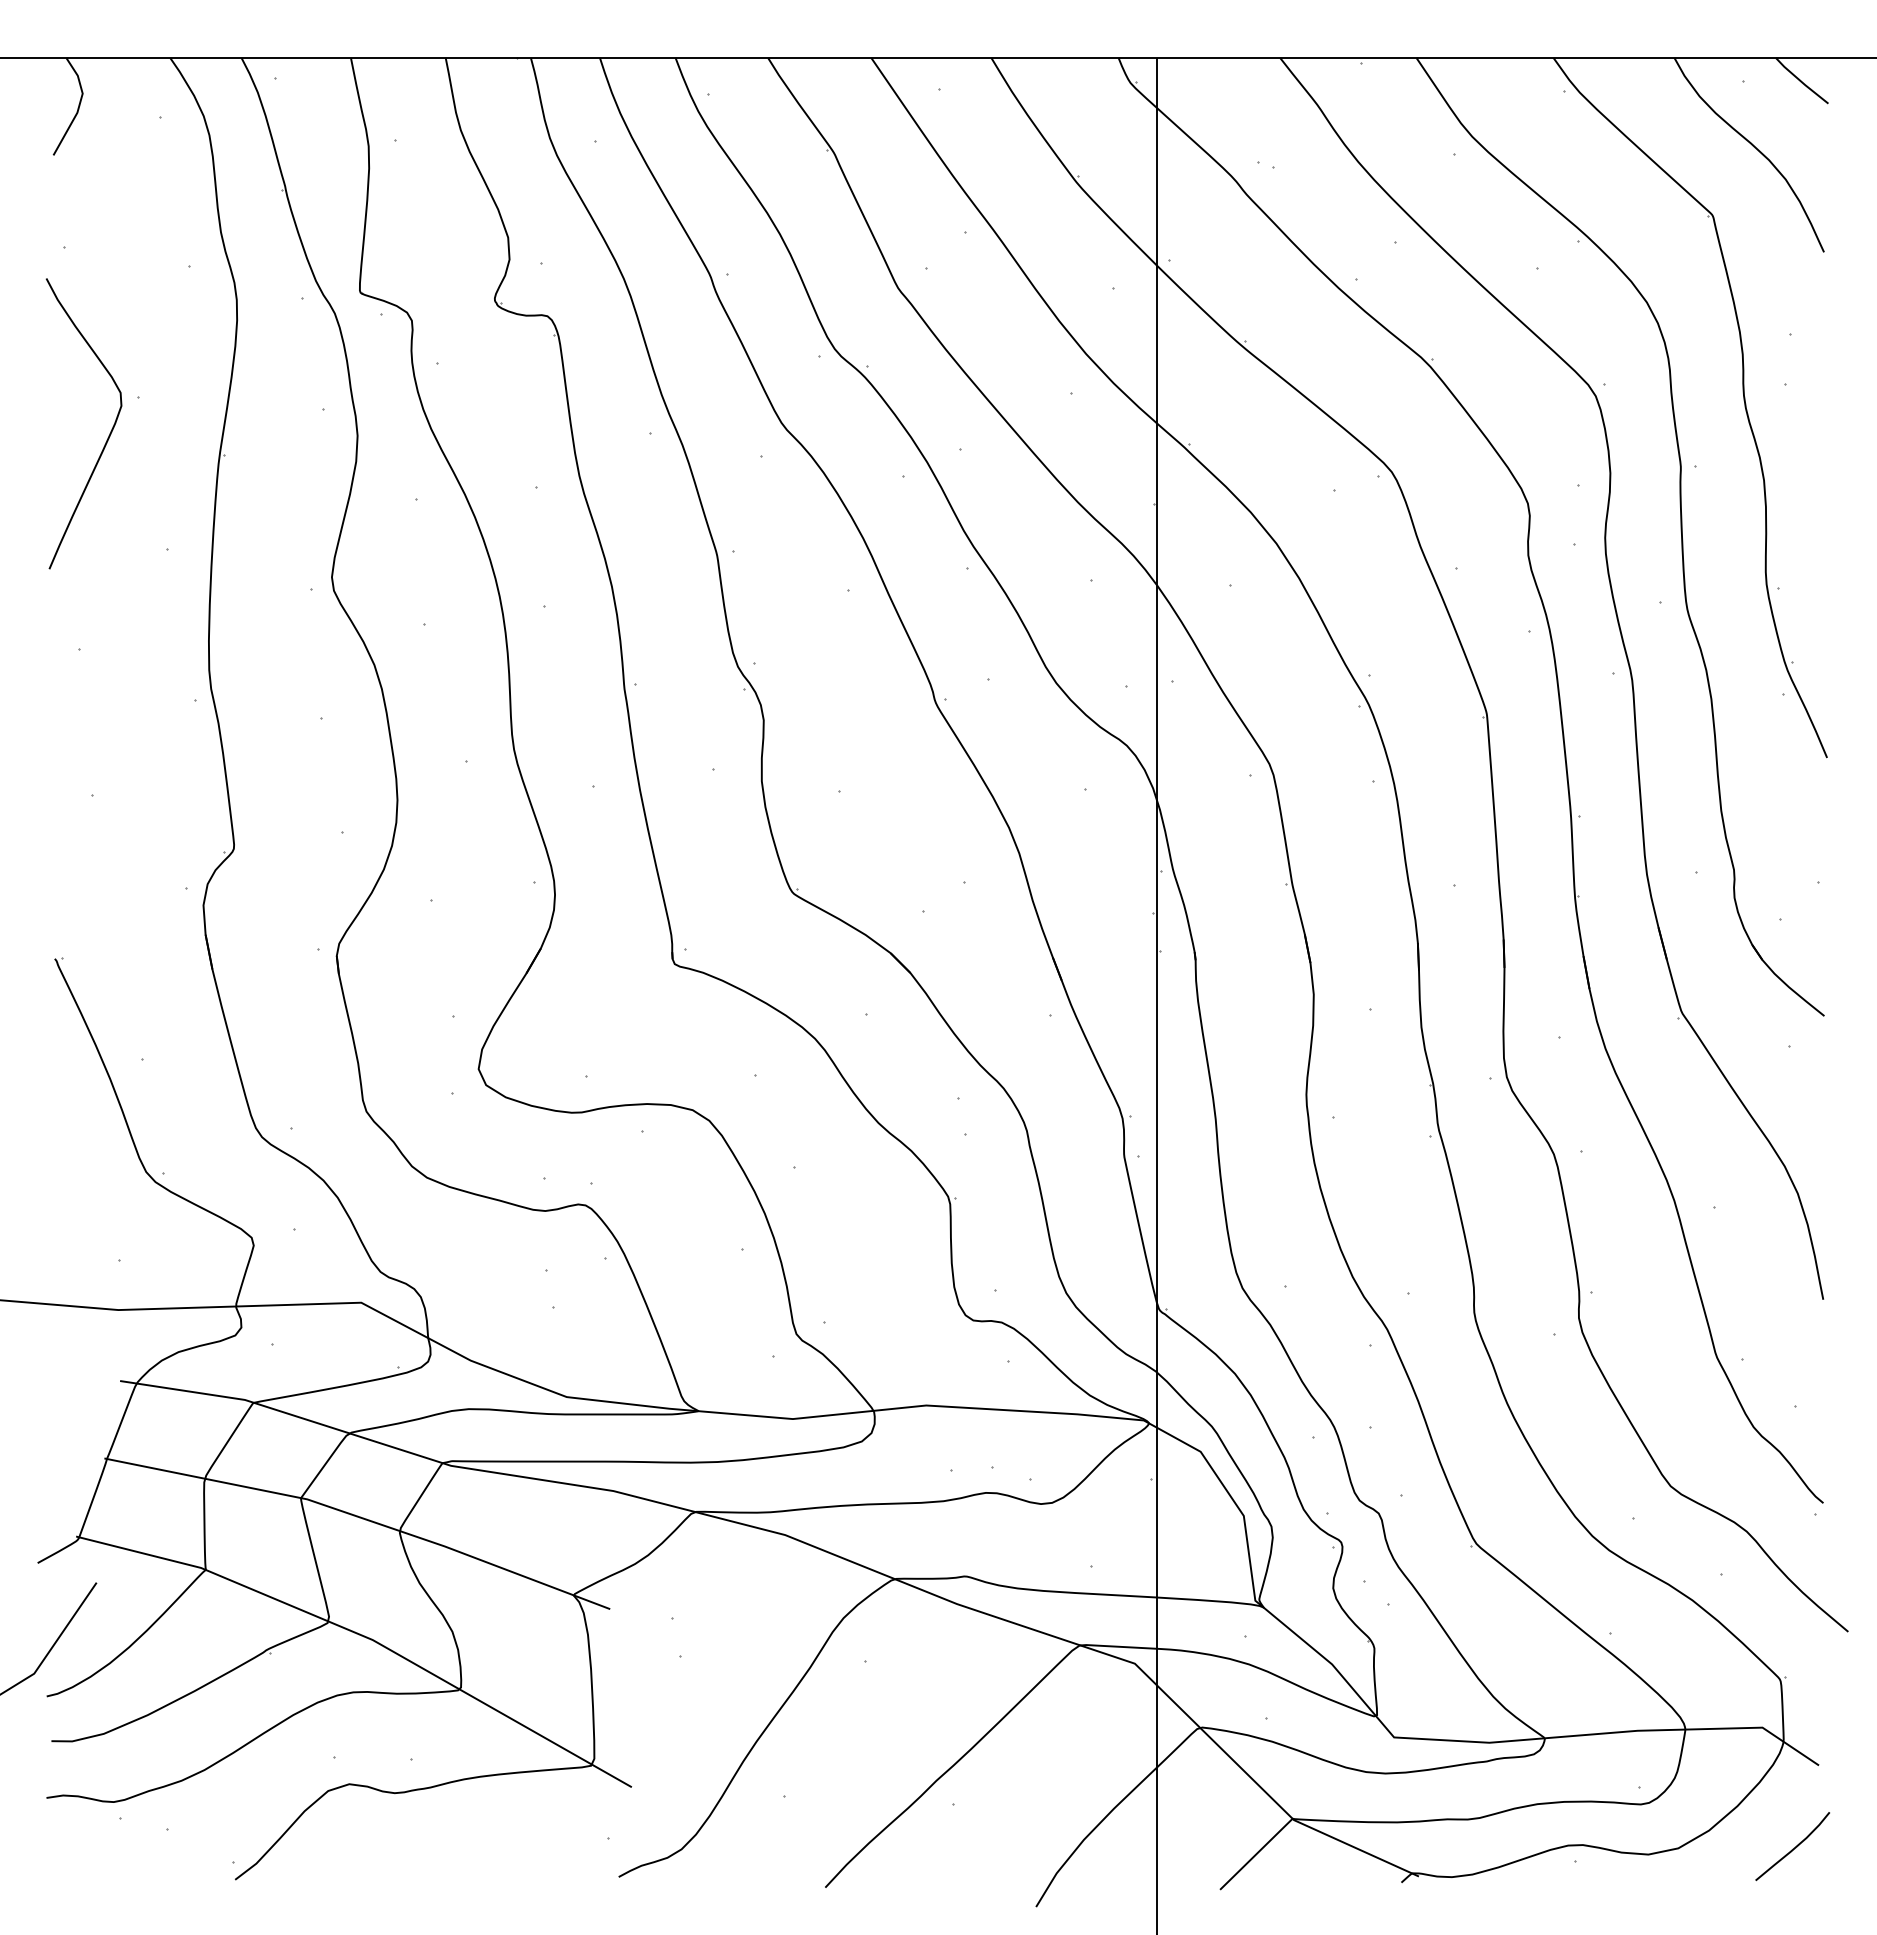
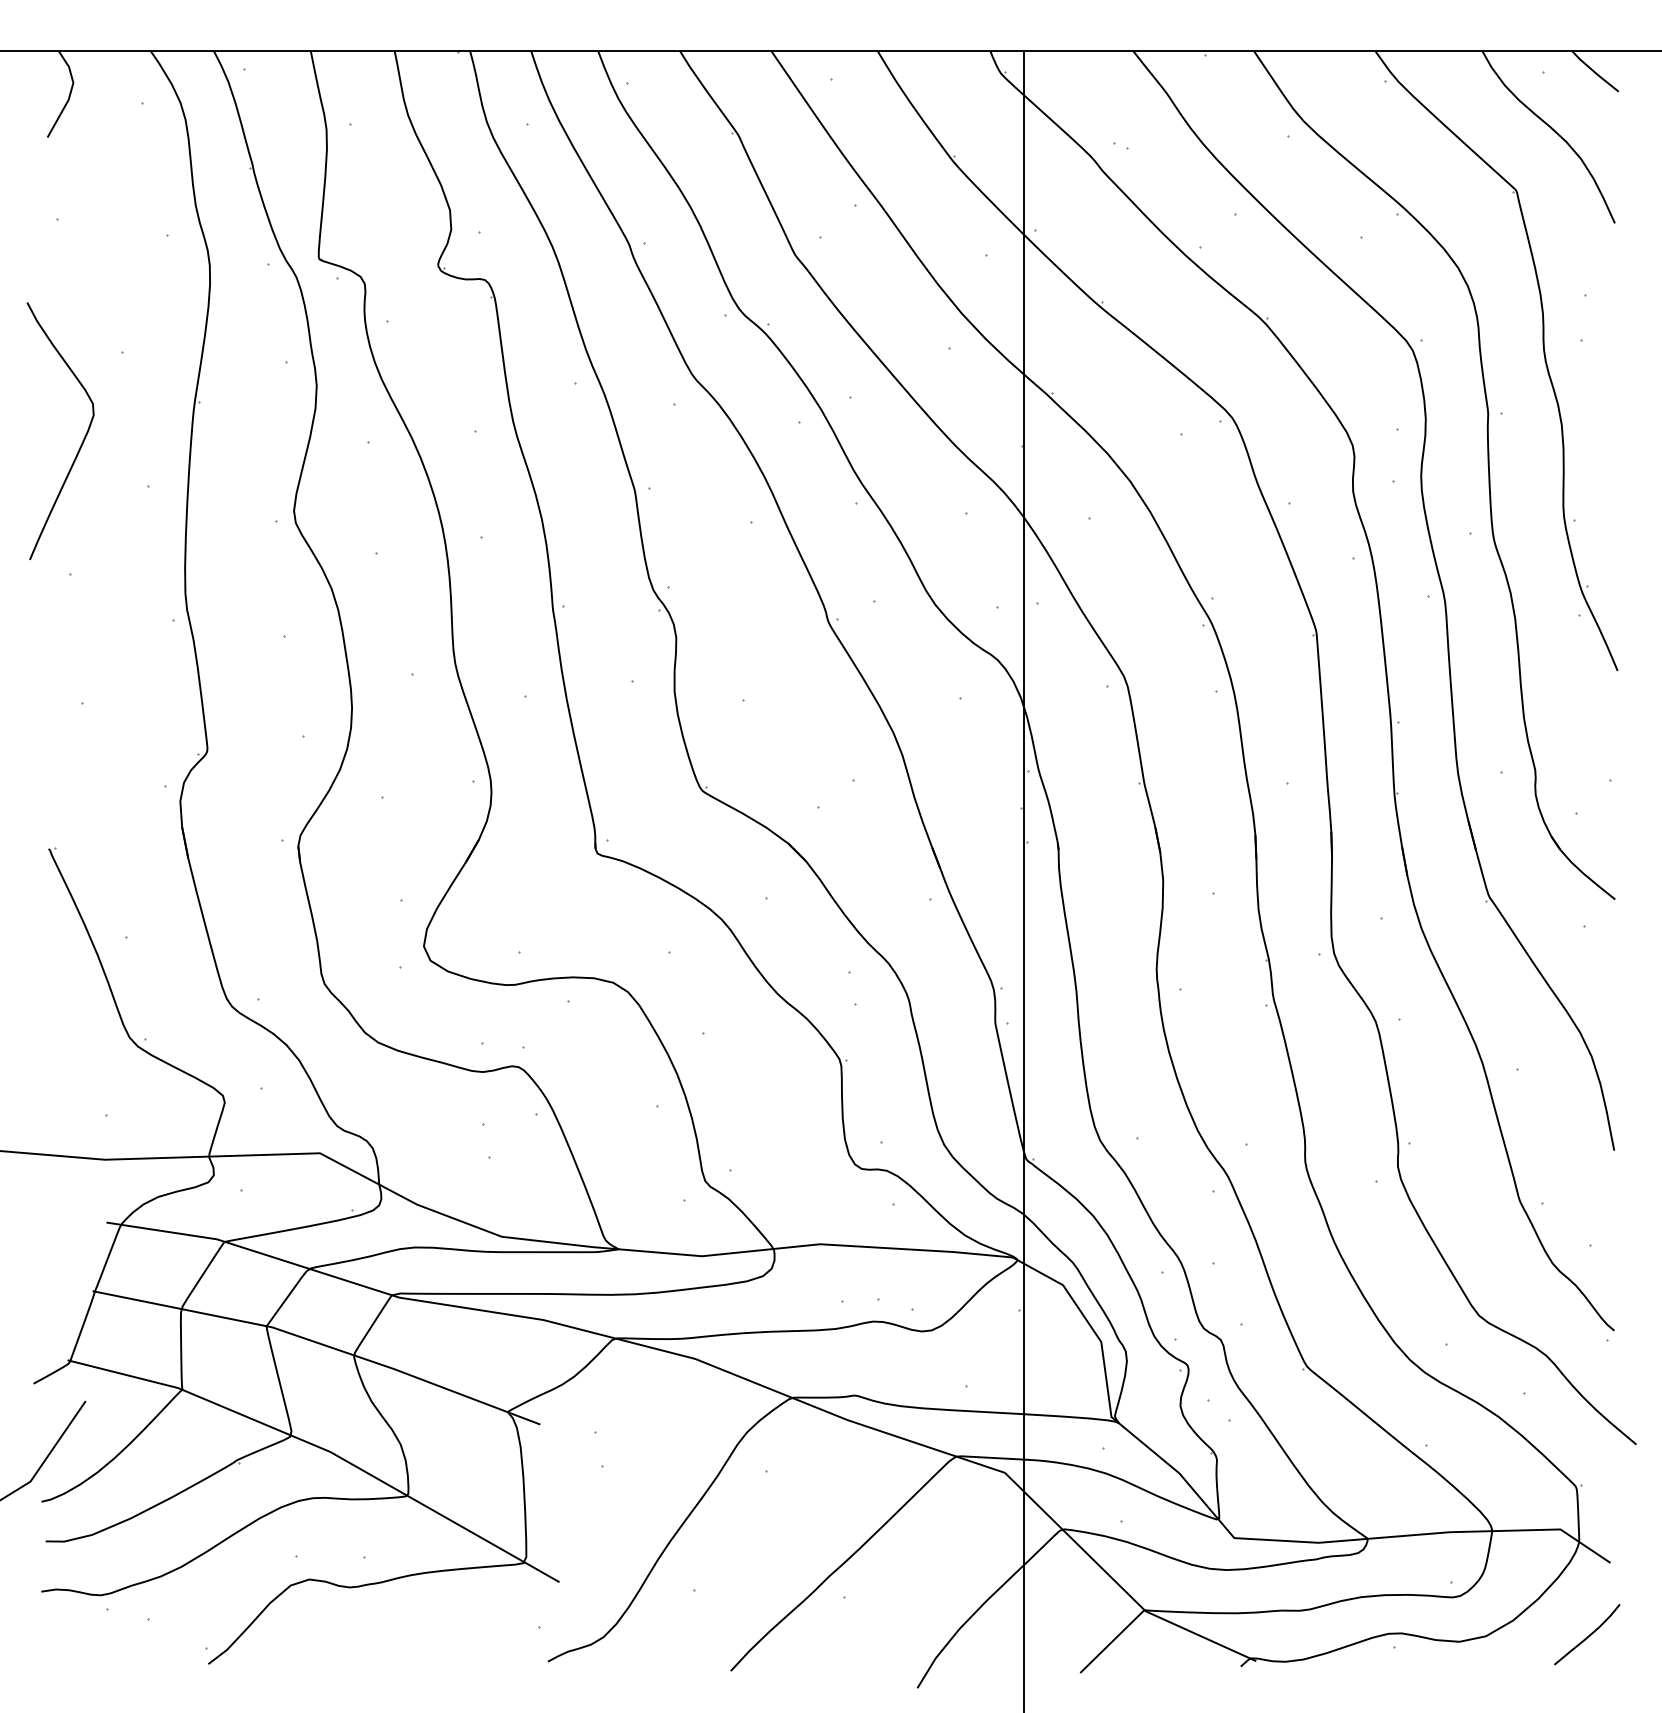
curve: (108, 434) -> (82, 440), moved

